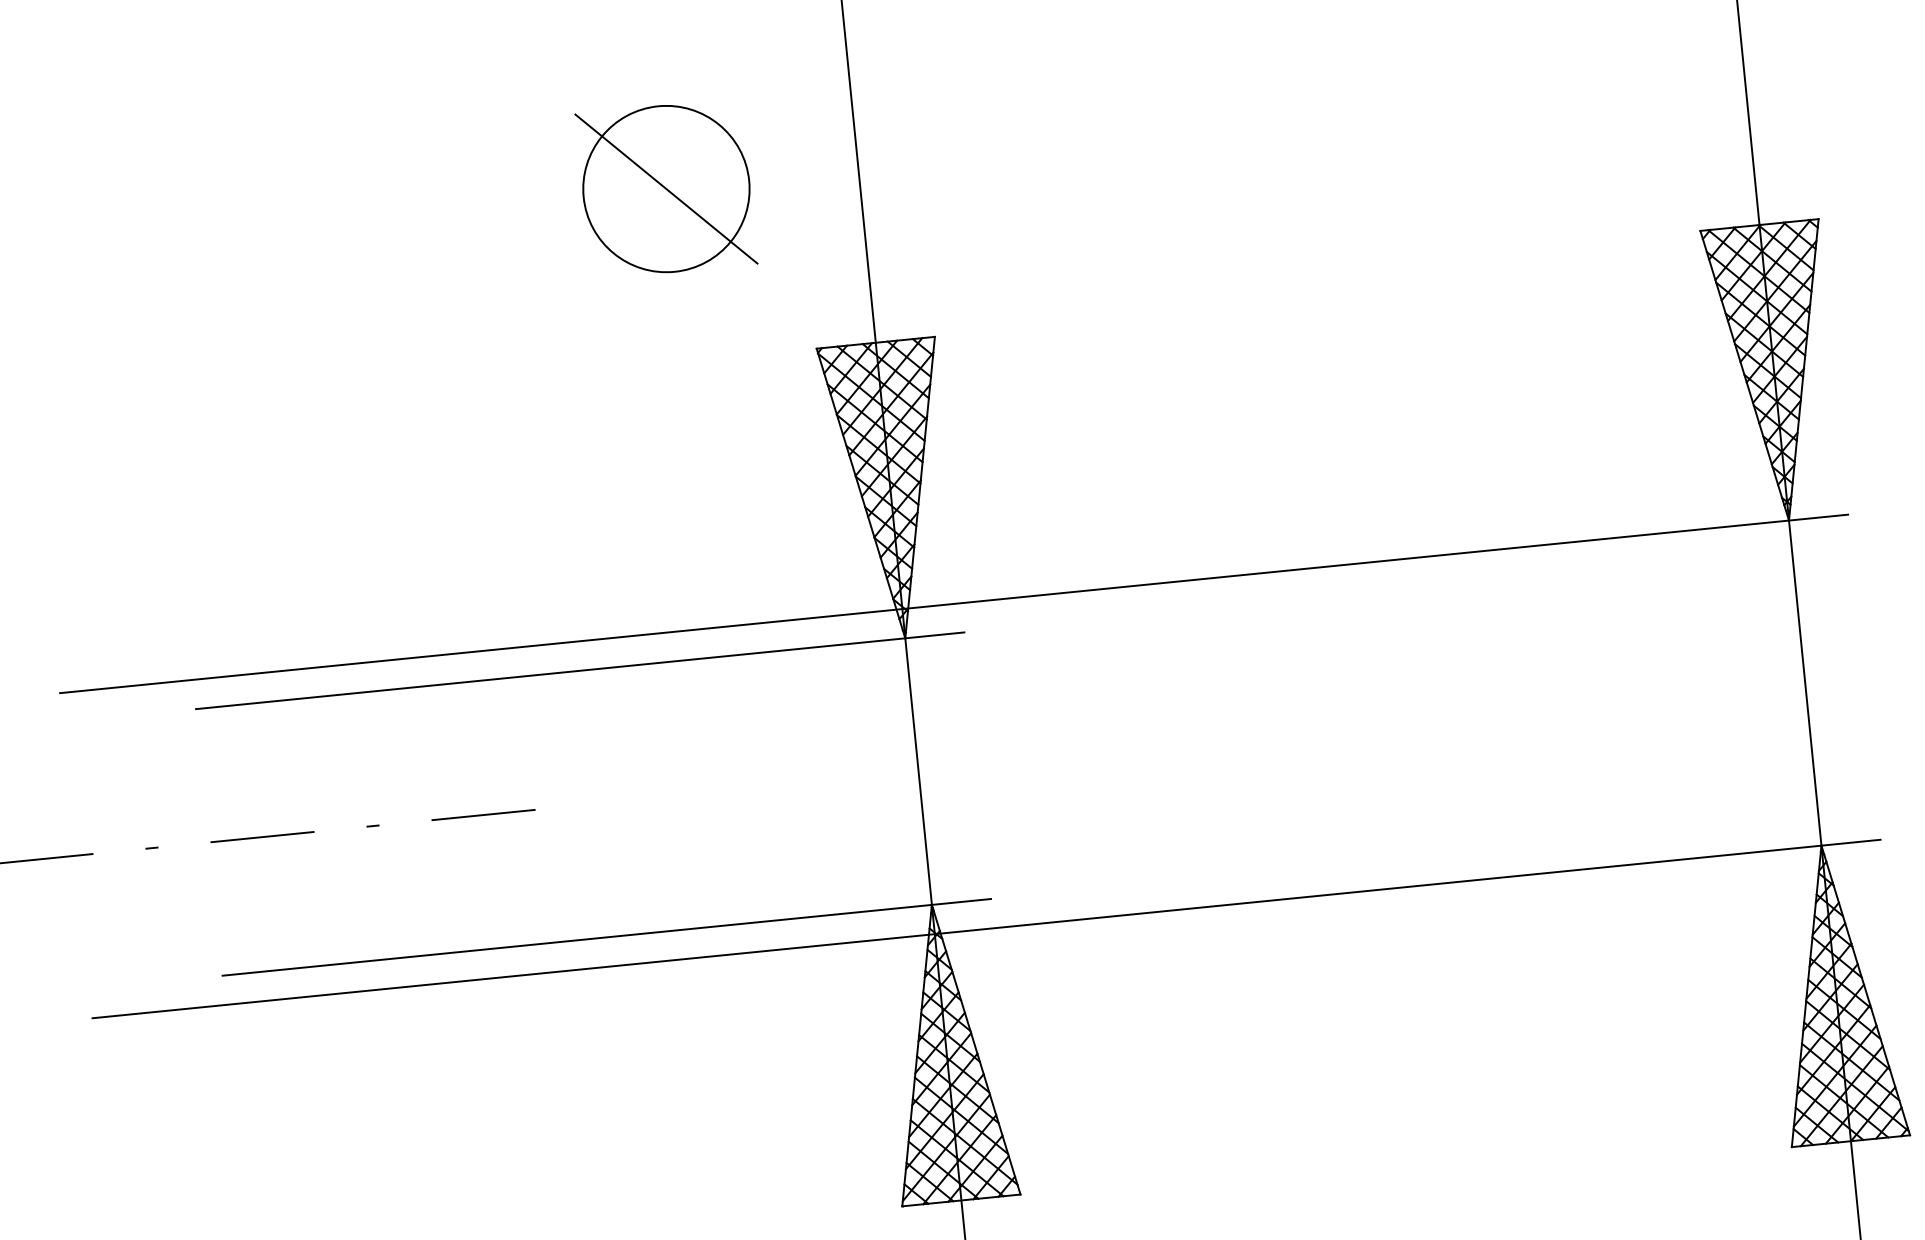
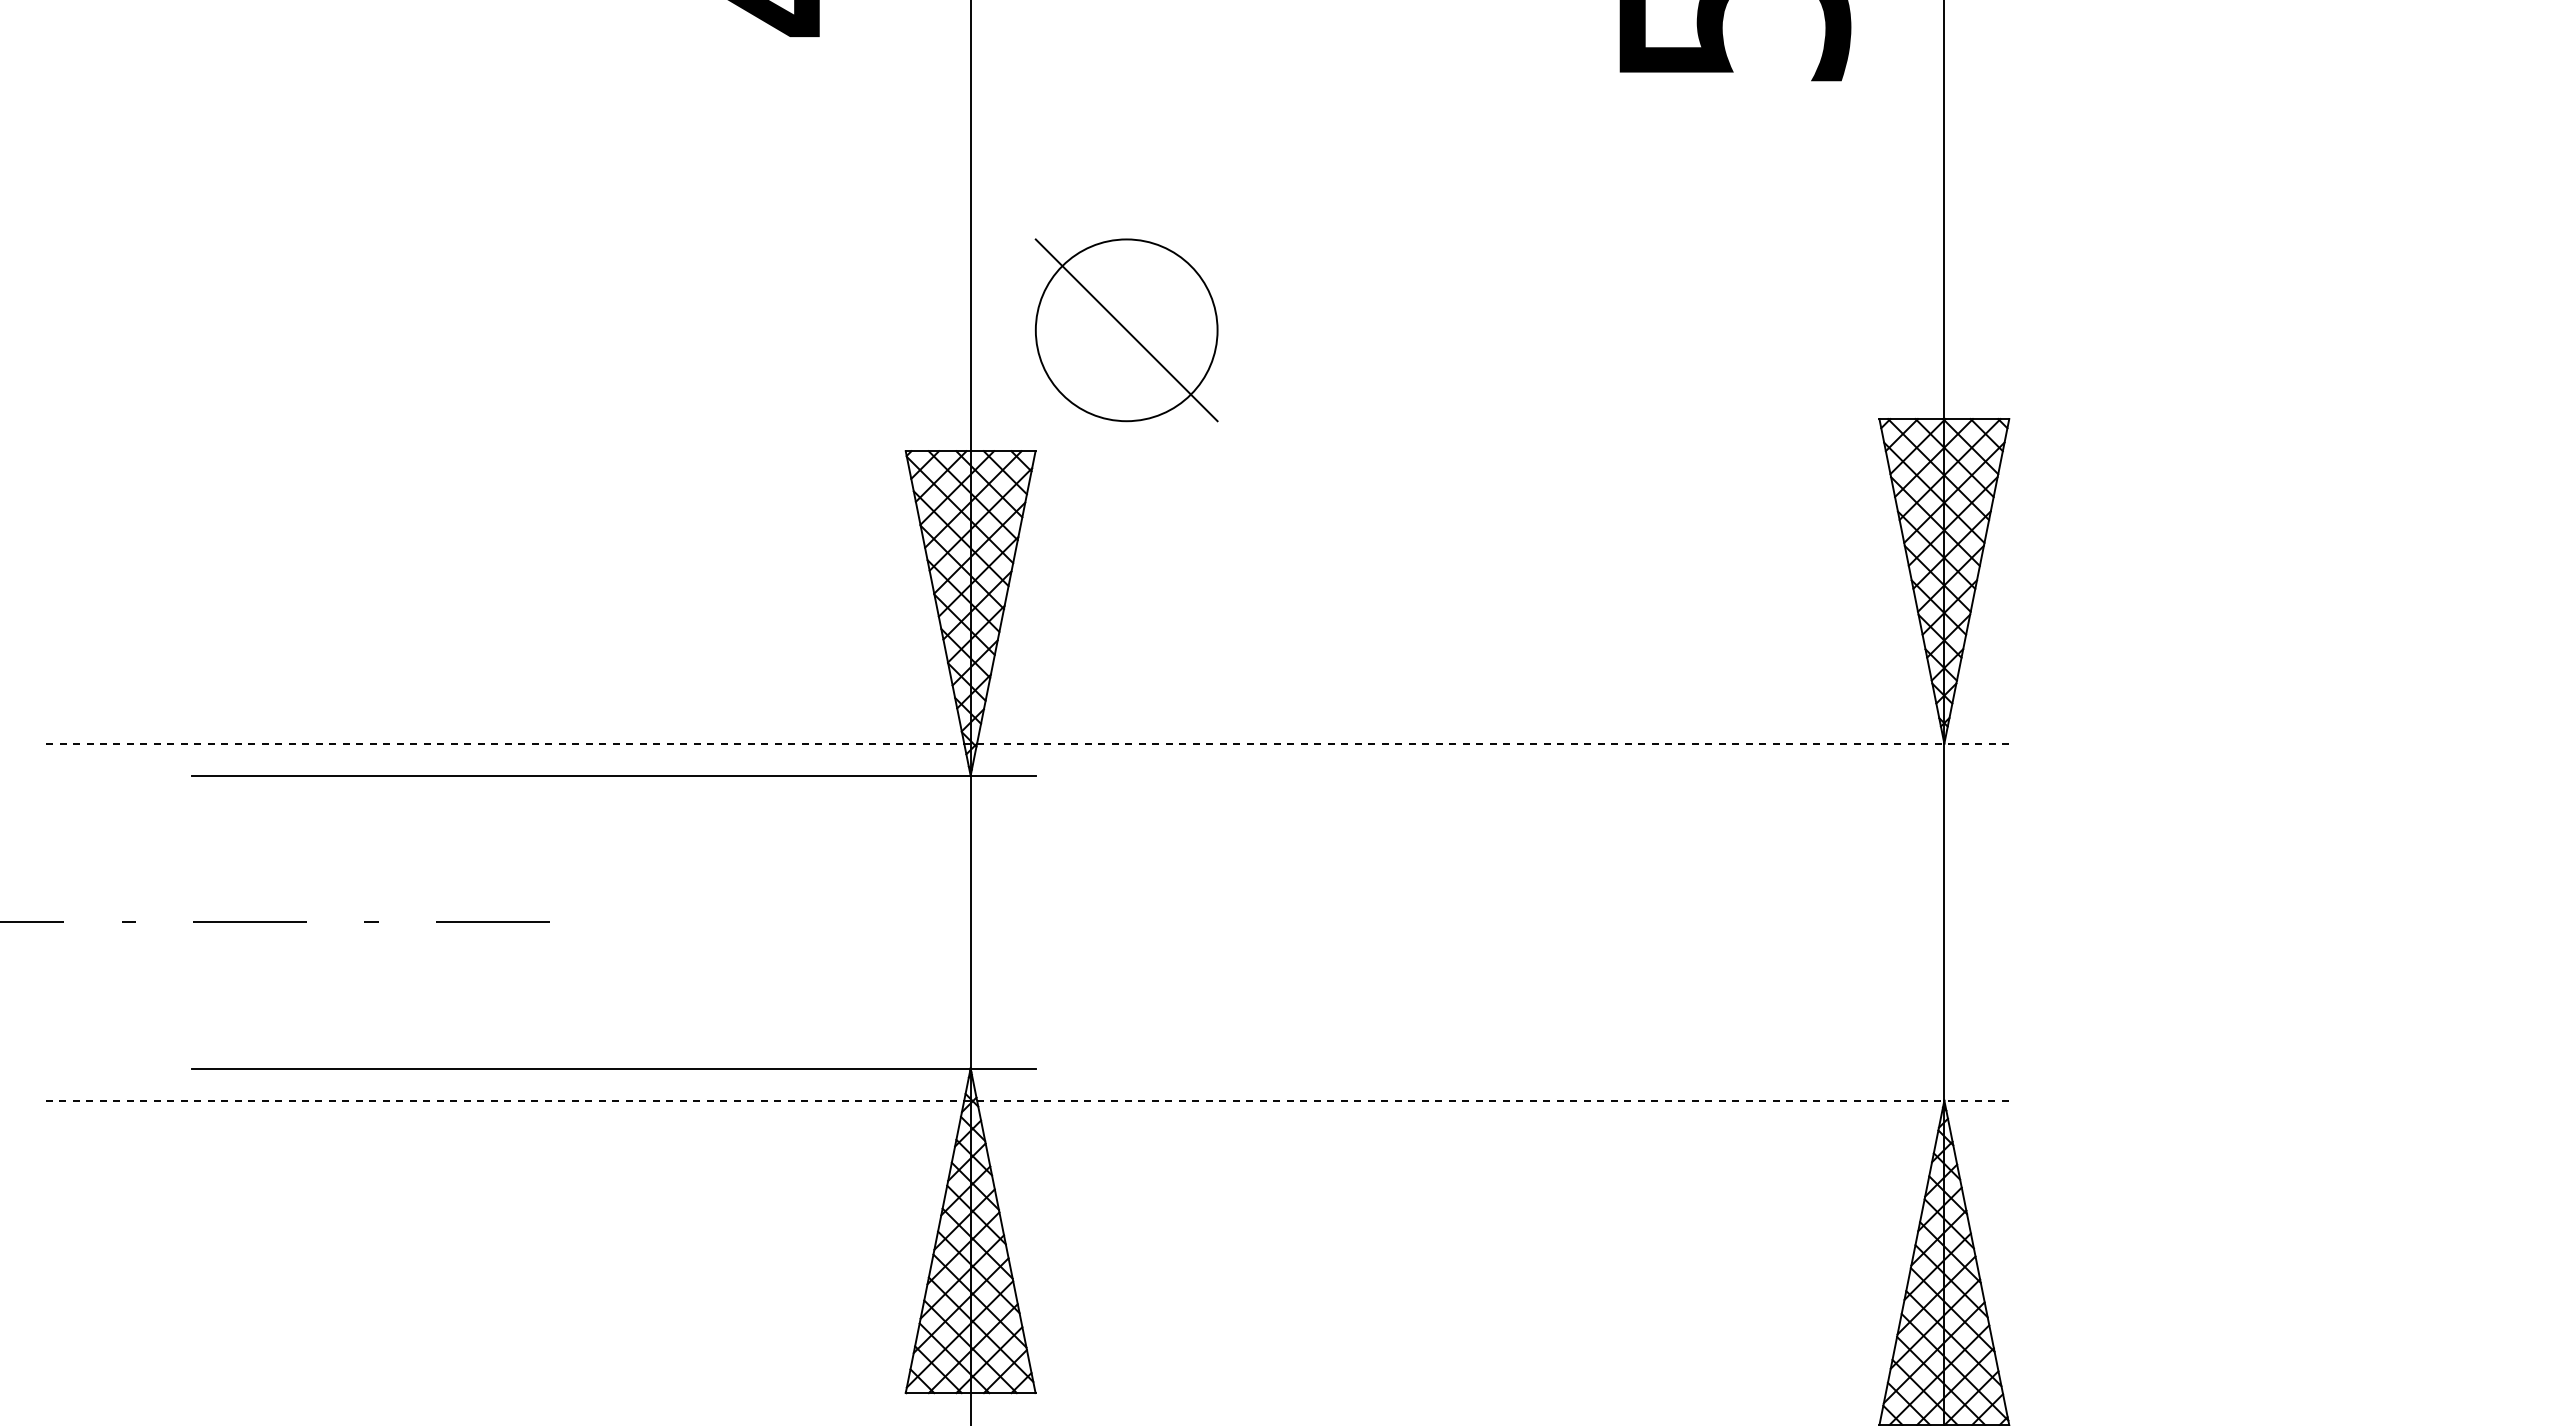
part: (666, 189) -> (1126, 330), moved
line: (954, 603) -> (1027, 743), solid -> dashed
line: (986, 928) -> (1027, 1100), solid -> dashed

